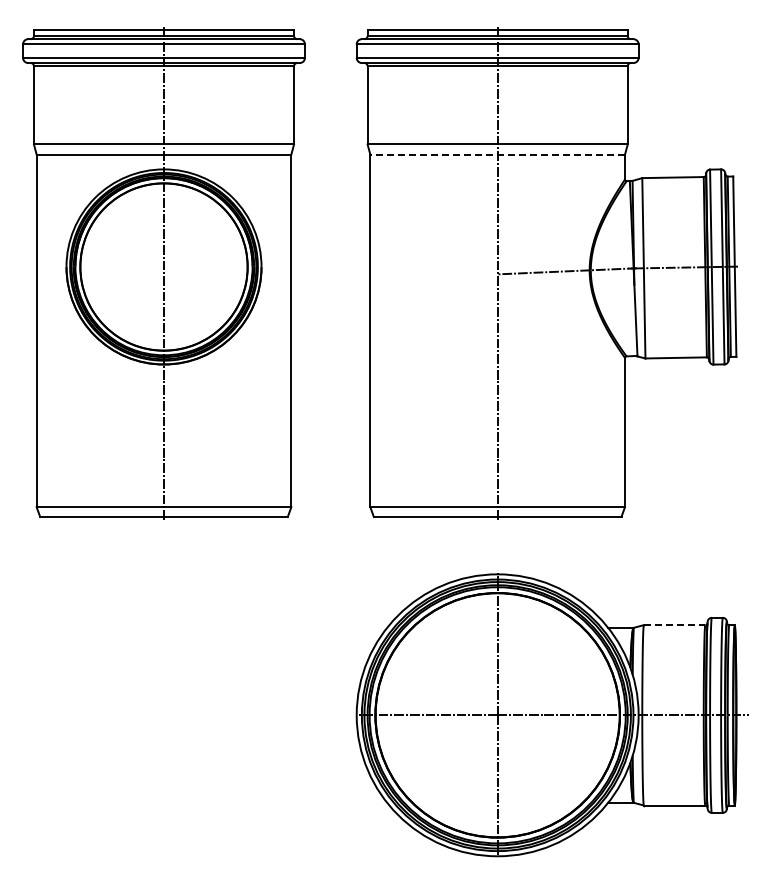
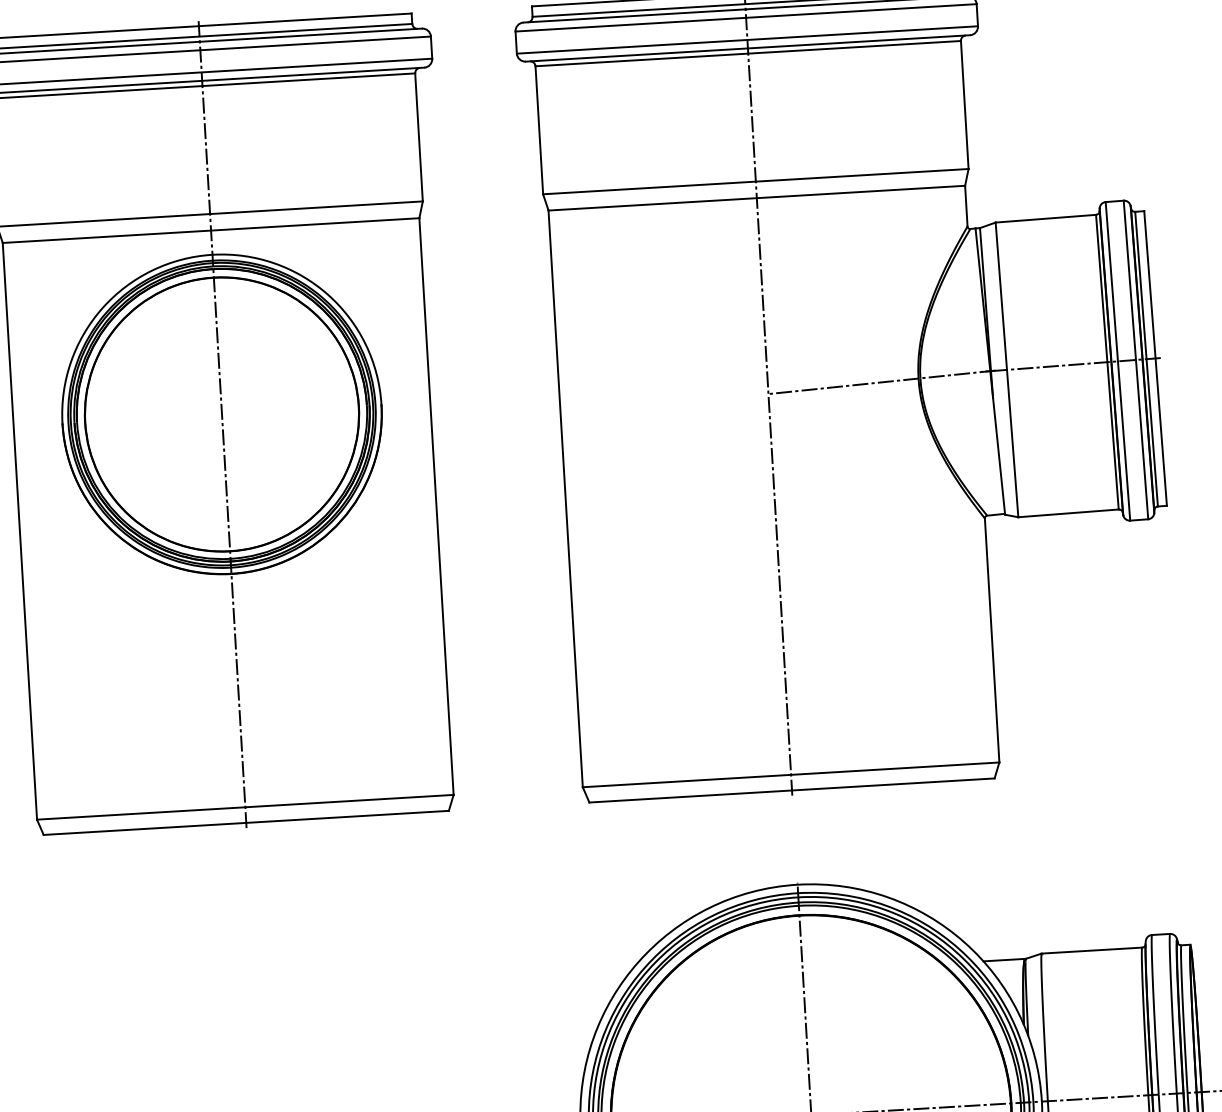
line: (497, 154) -> (756, 198), dashed -> solid
line: (674, 625) -> (1091, 951), dashed -> solid

